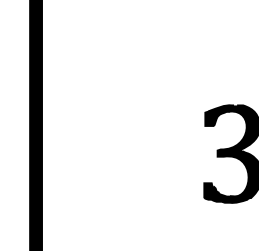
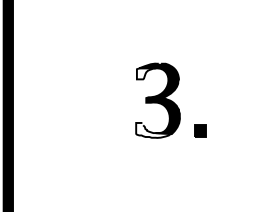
fill: (216, 118) -> (145, 73), removed
fill: (228, 191) -> (154, 129), removed

